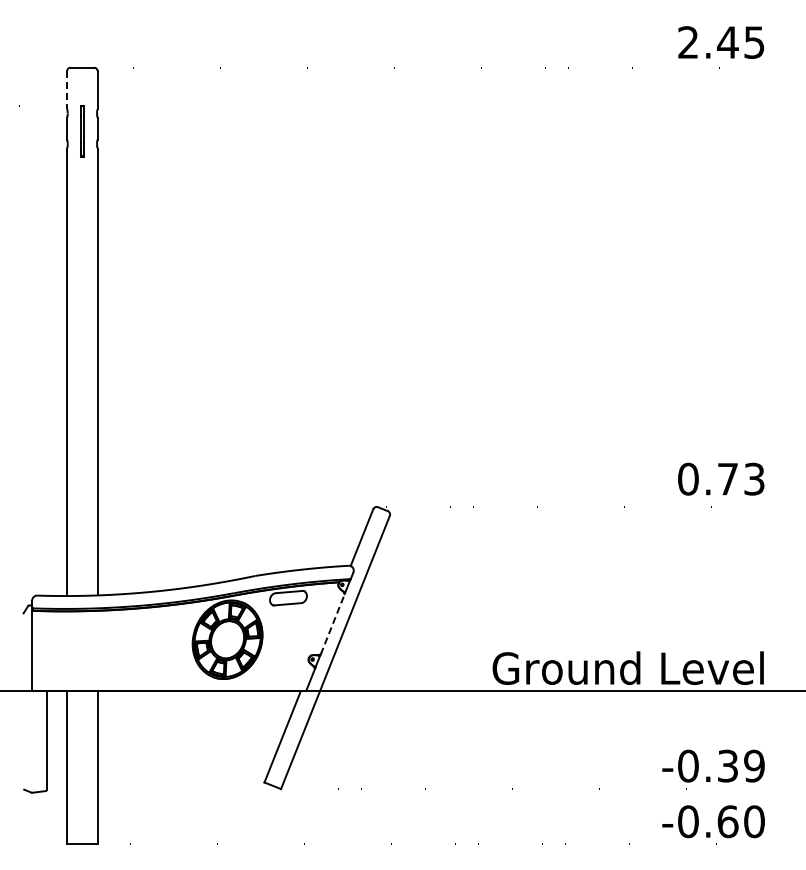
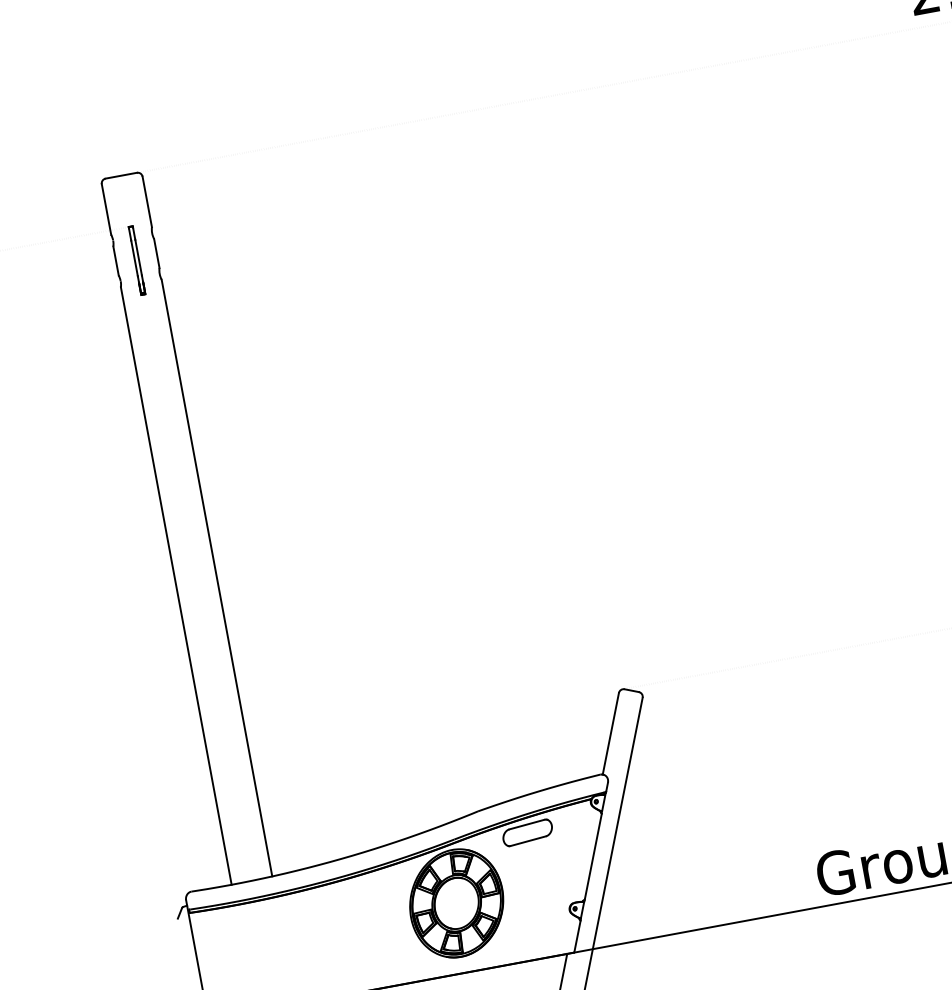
line: (67, 90) -> (107, 209), dashed -> solid
line: (332, 623) -> (592, 855), dashed -> solid

